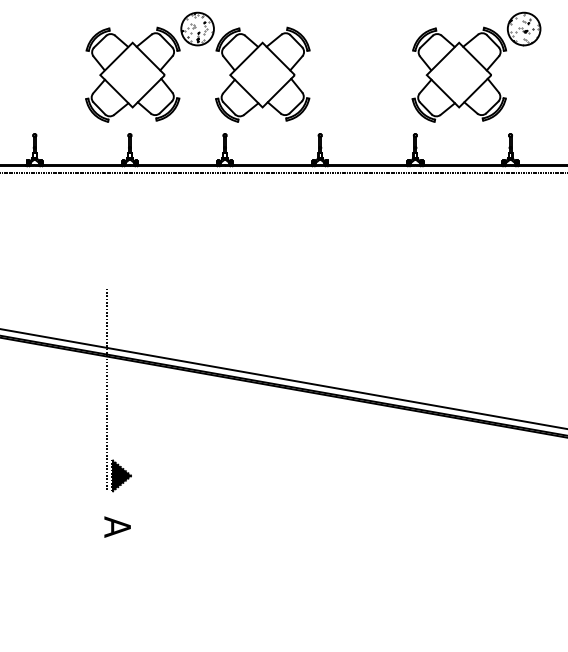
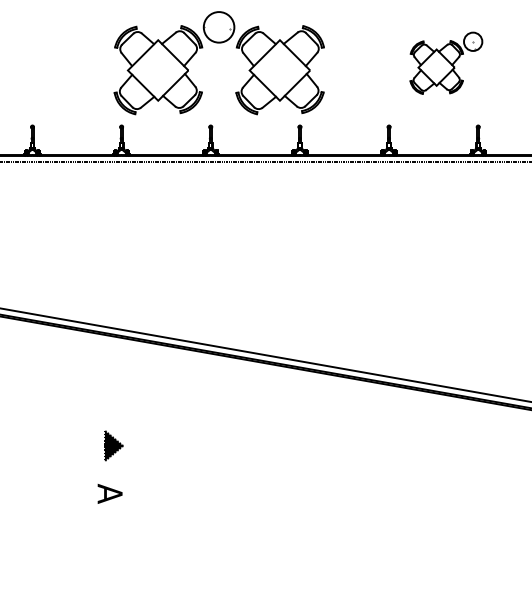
part: (196, 46) -> (218, 43), moved
part: (476, 67) -> (446, 63), size x0.6
line: (107, 390) -> (100, 365), removed

